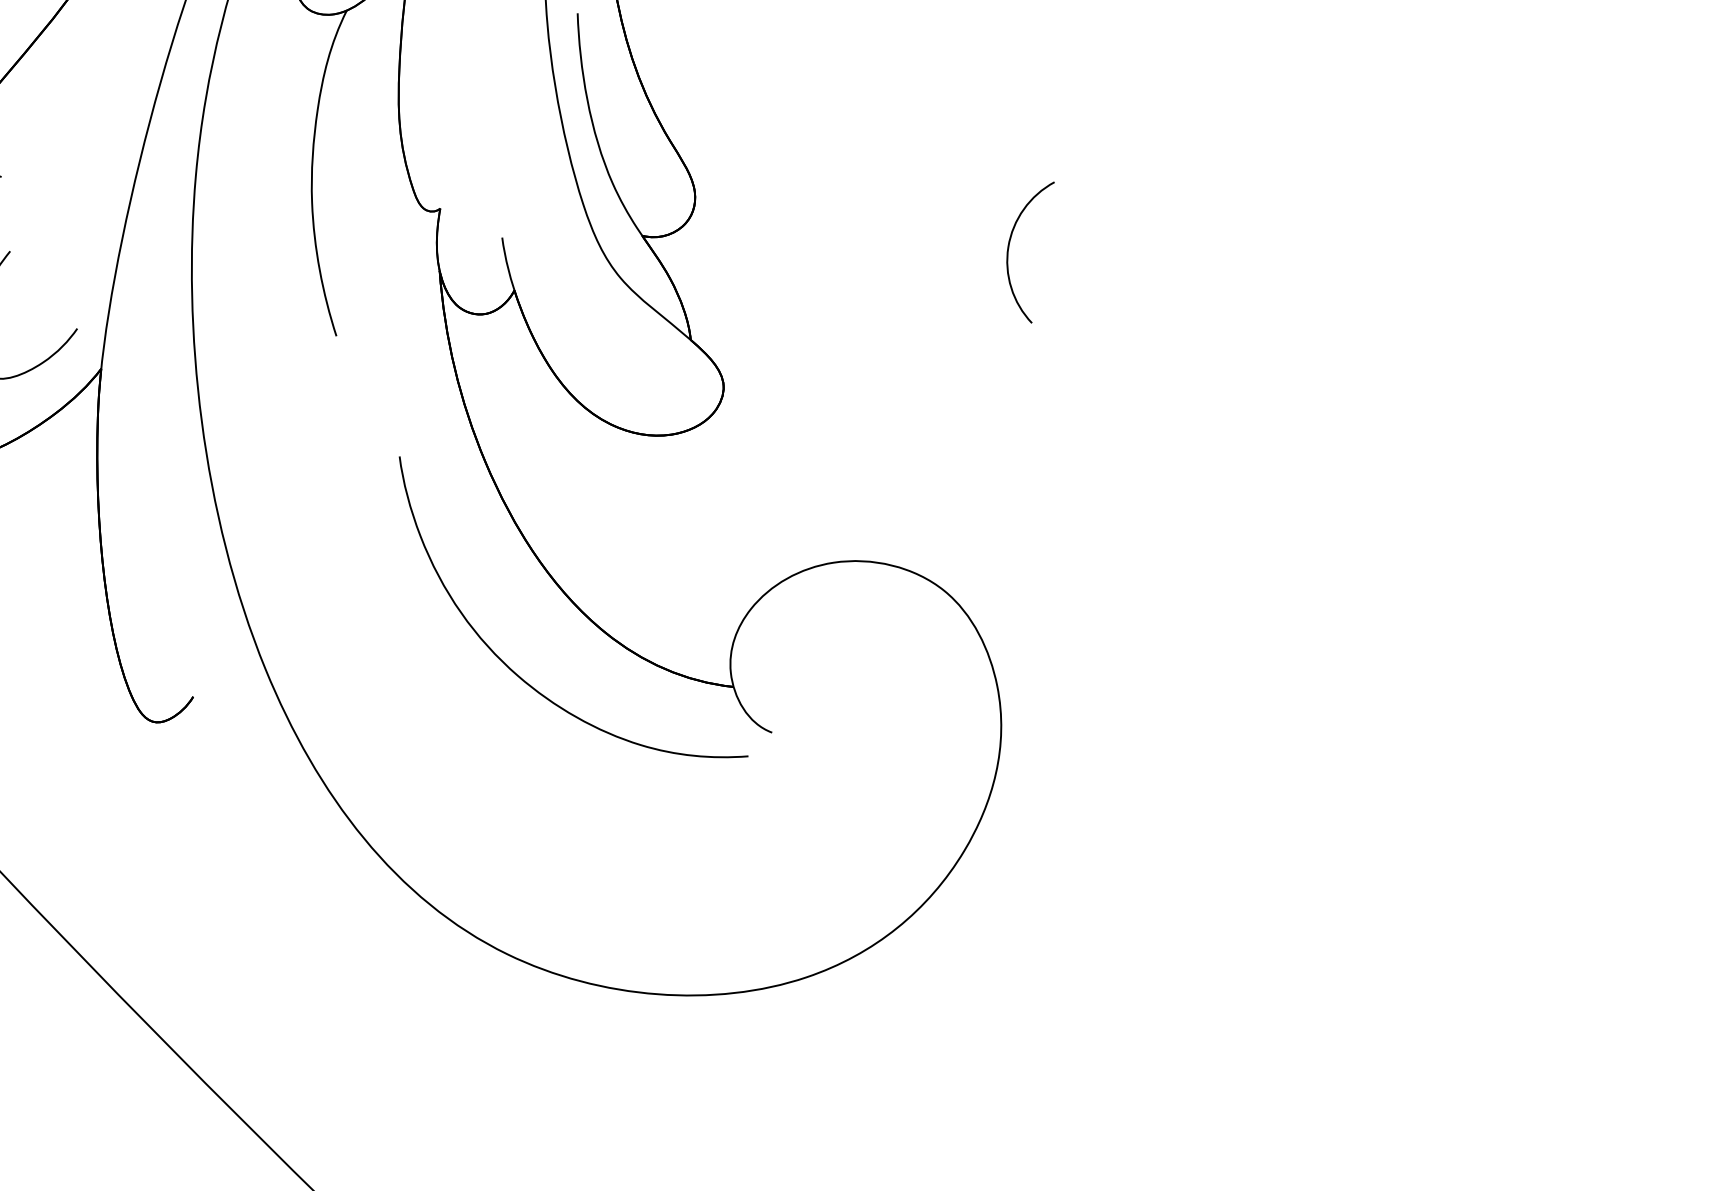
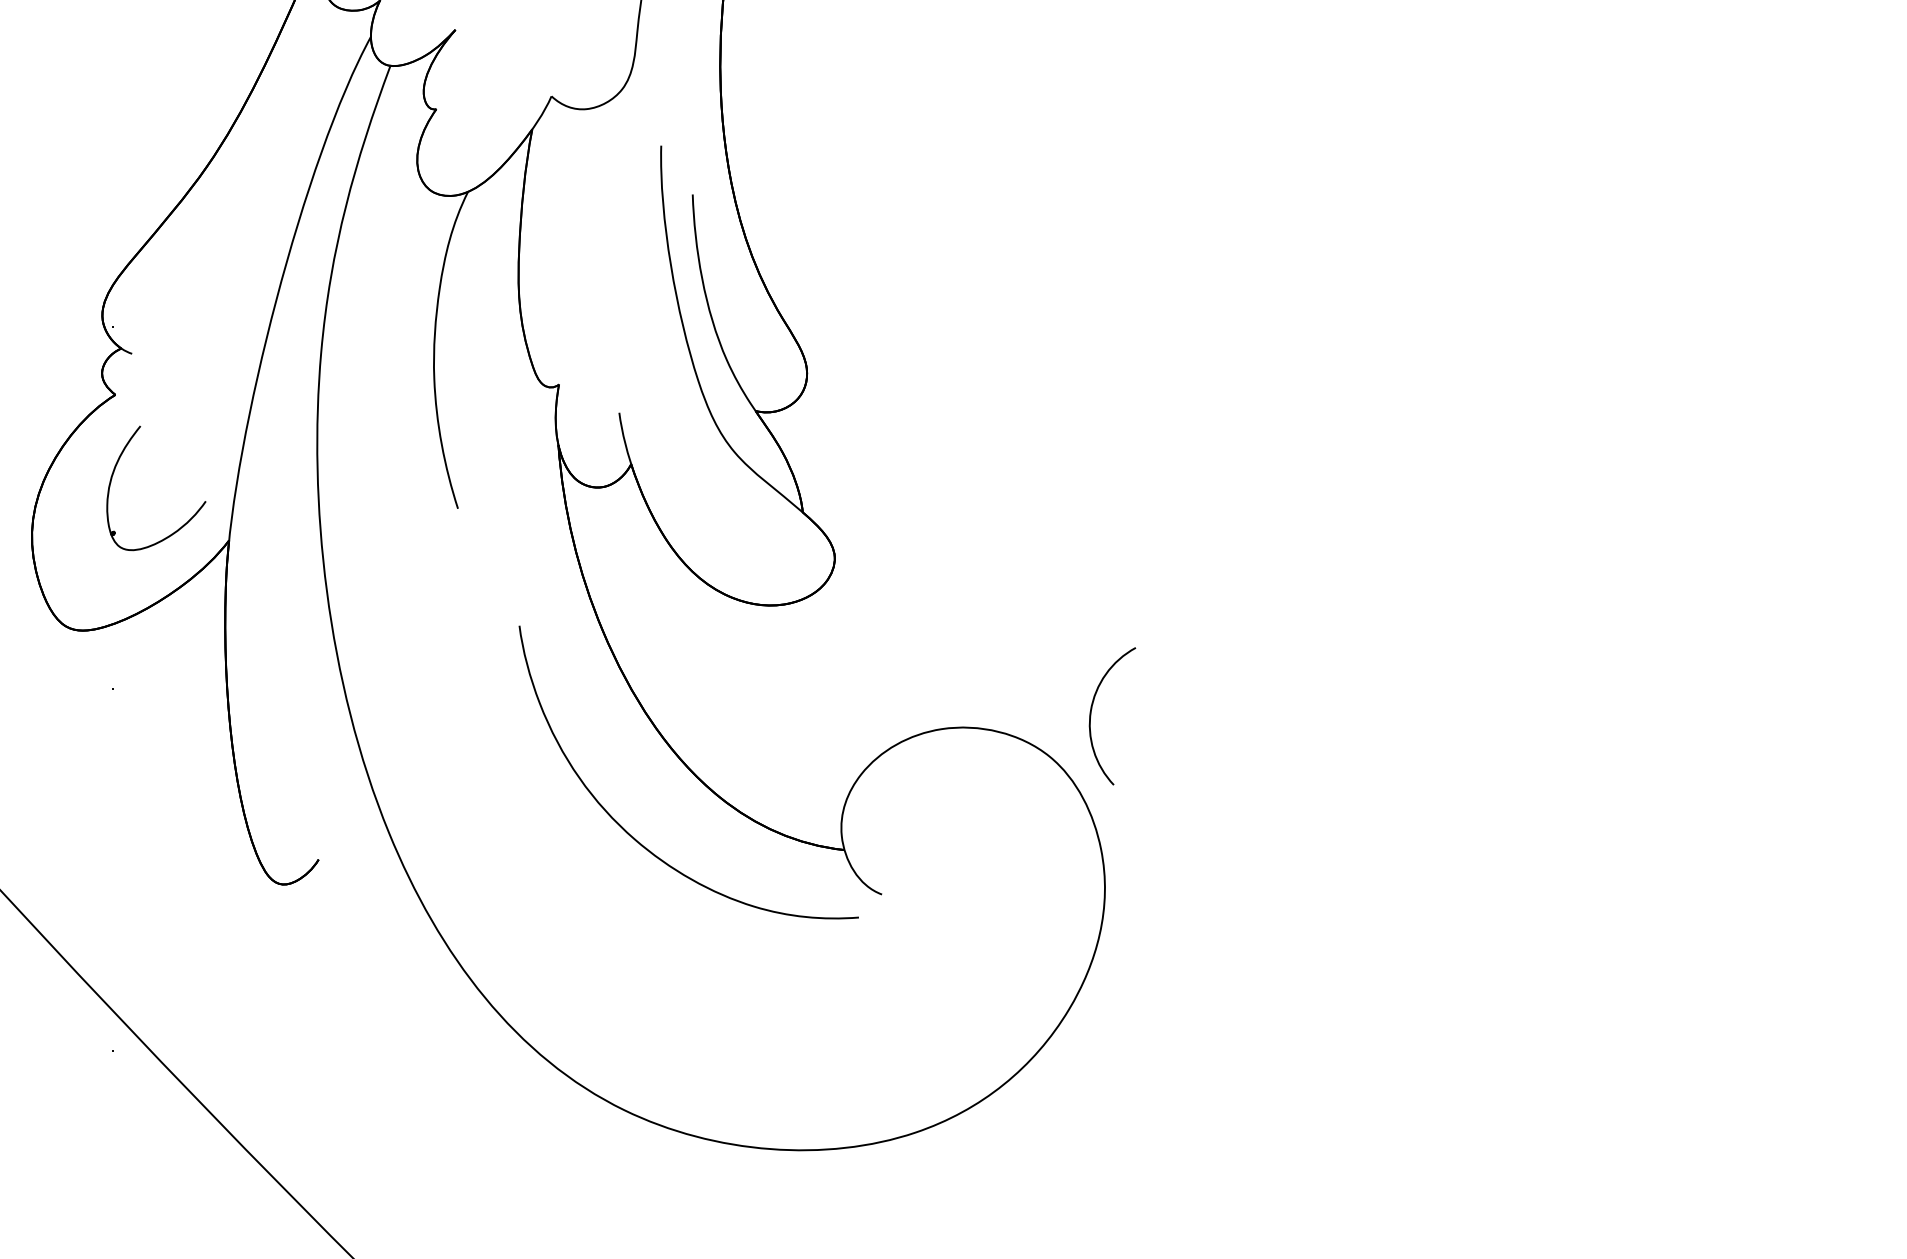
part: (1009, 252) -> (1091, 716), moved

